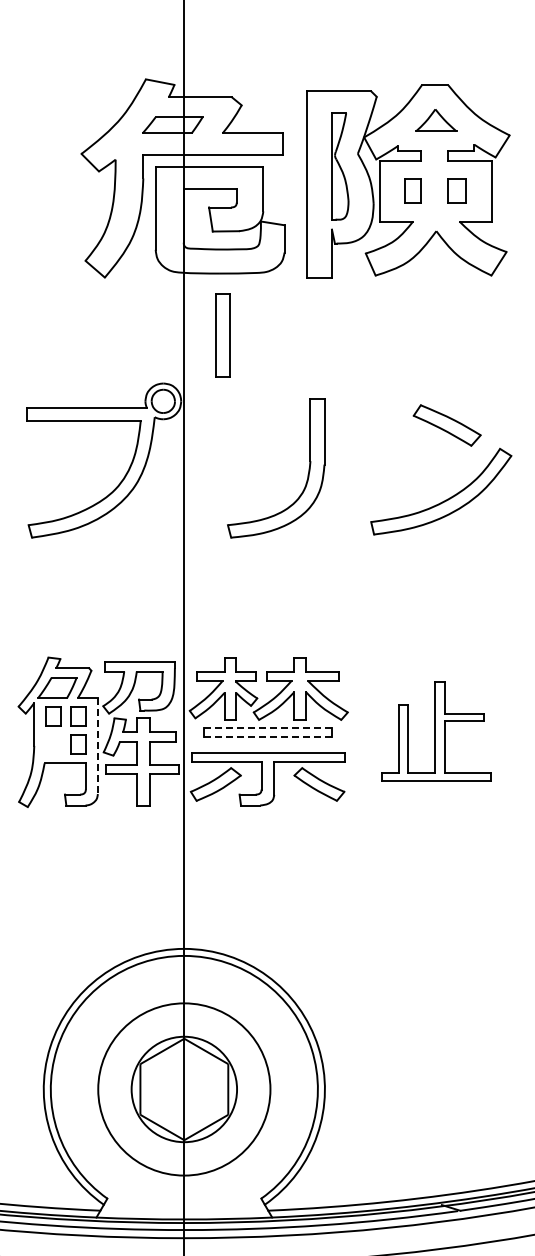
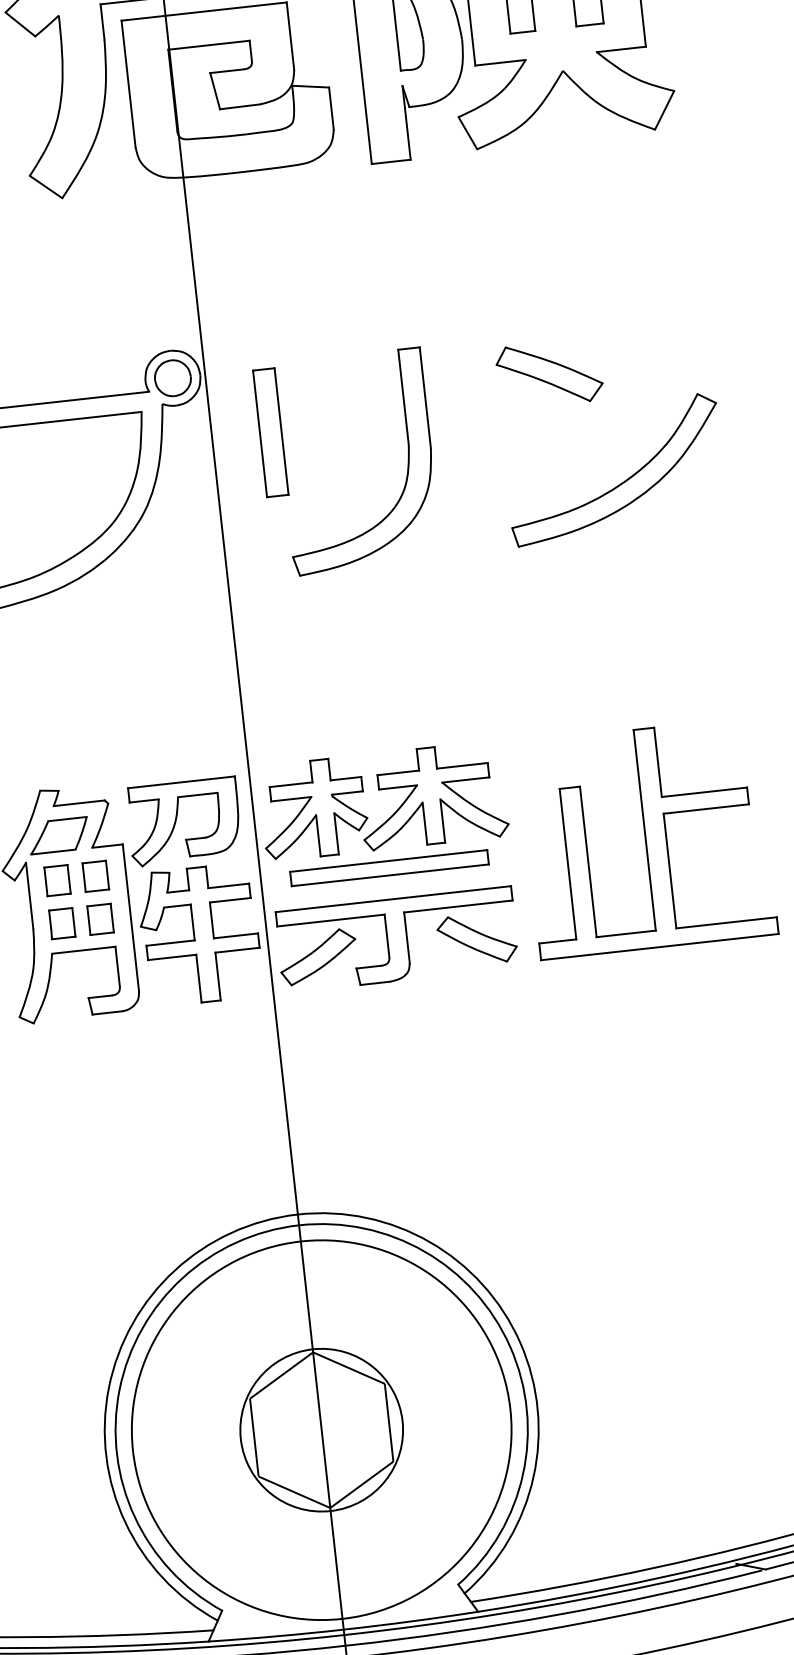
part: (222, 335) -> (270, 432), moved
part: (446, 425) -> (548, 374), moved
line: (268, 727) -> (389, 860), dashed -> solid
part: (436, 731) -> (647, 838), size x1.43
line: (267, 737) -> (389, 876), dashed -> solid
part: (52, 744) -> (61, 923), added
line: (97, 746) -> (130, 918), dashed -> solid
circle: (184, 1089) -> (321, 1430), size x1.43

